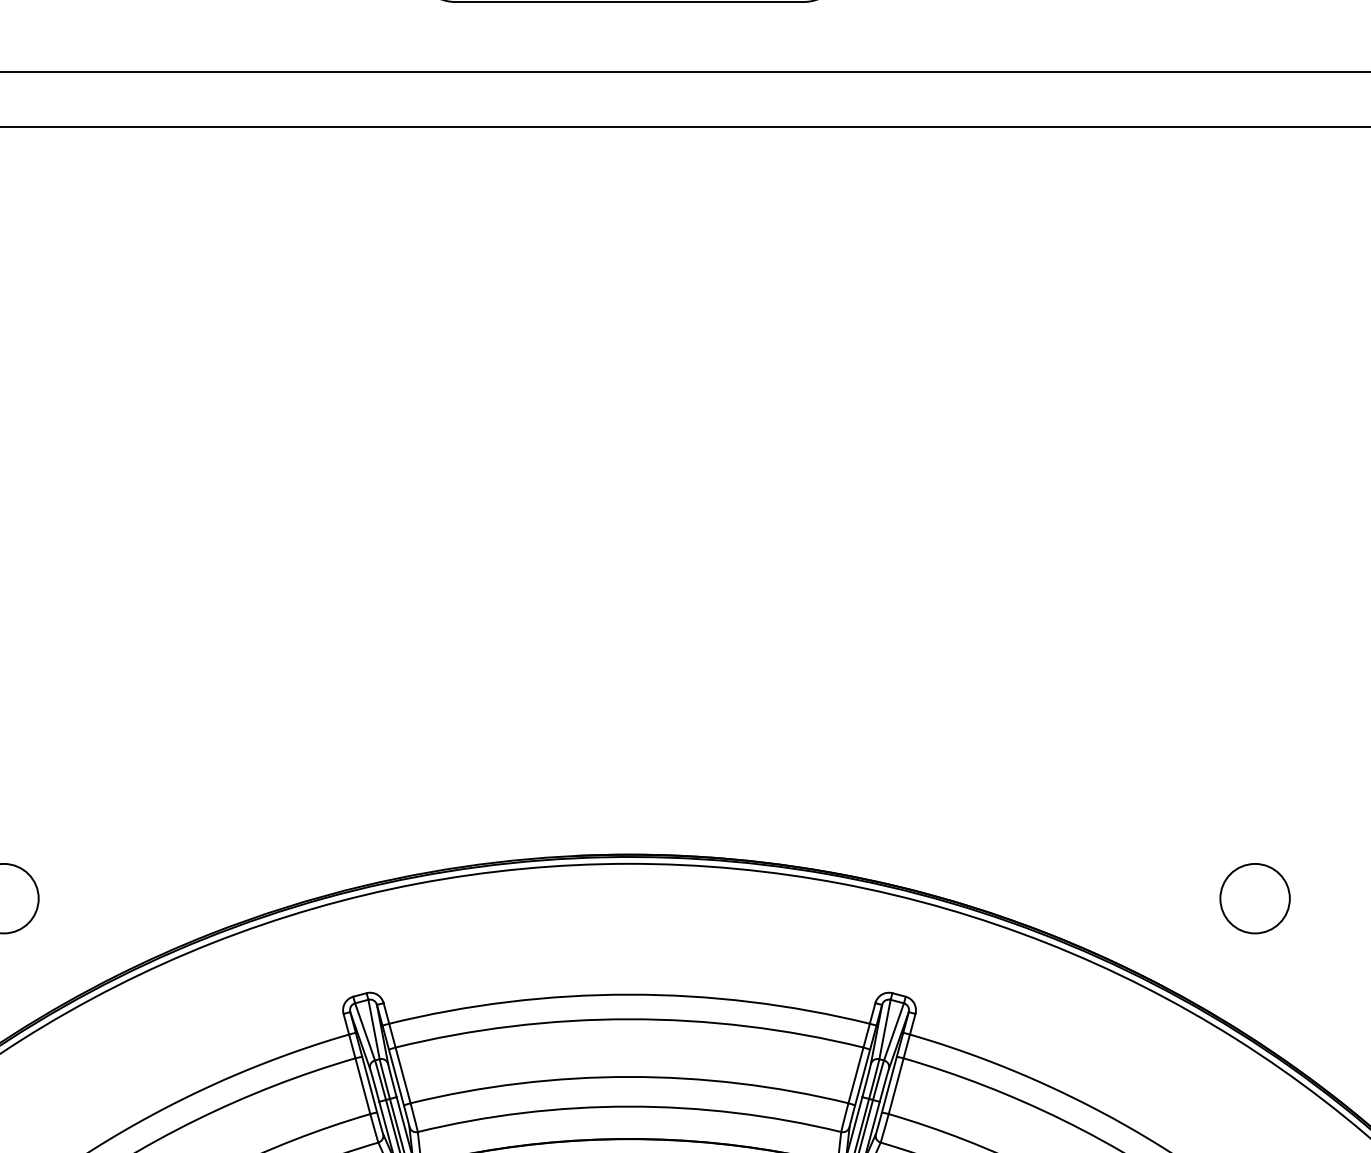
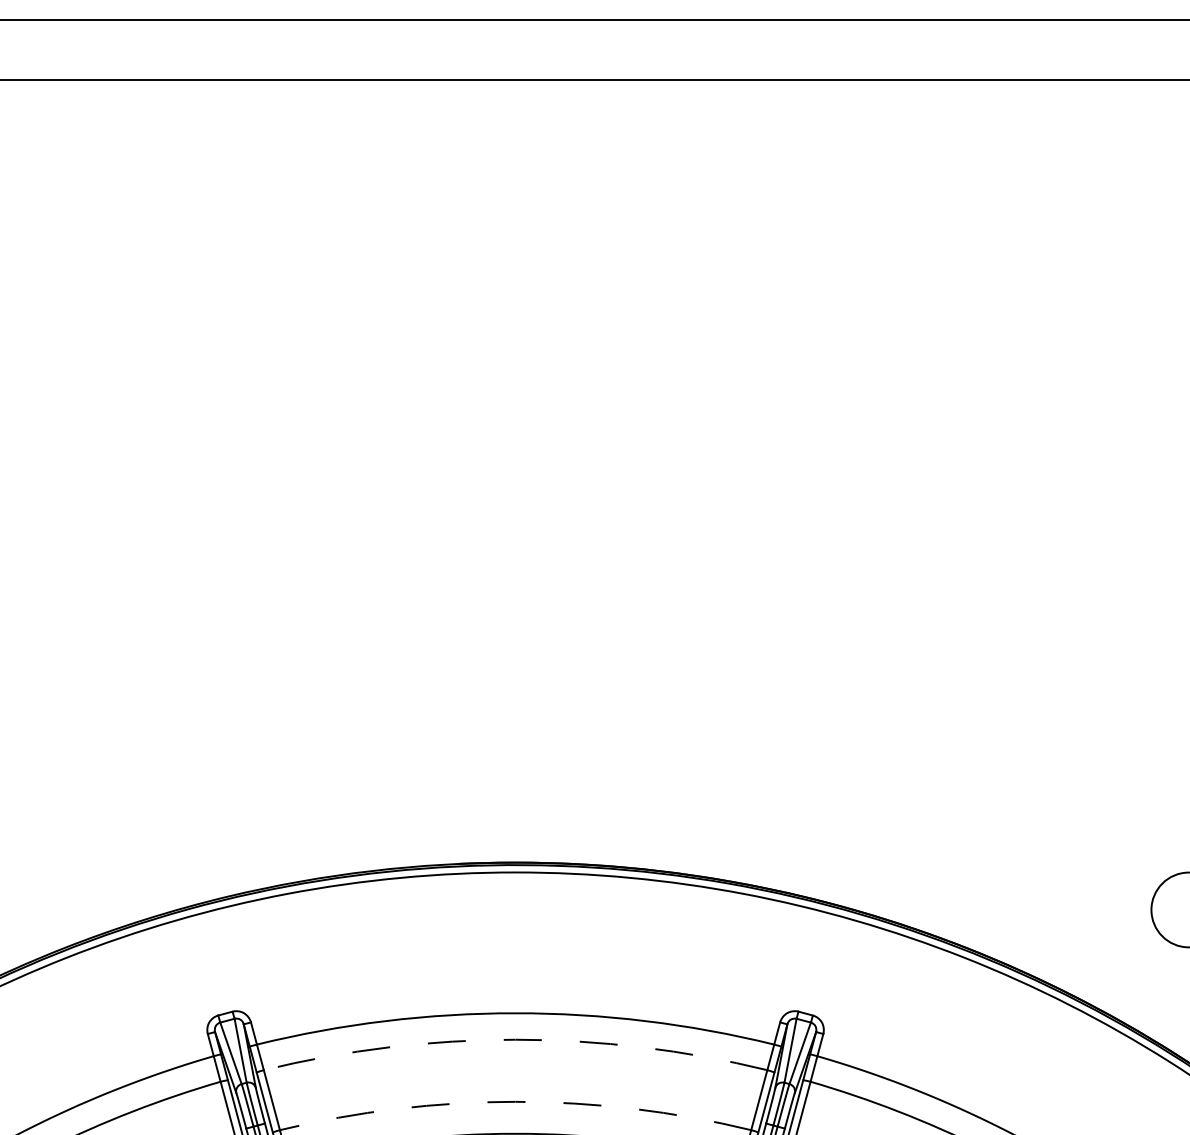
arc: (629, 1019) -> (515, 1039), solid -> dashed
arc: (629, 1076) -> (515, 1101), solid -> dashed

